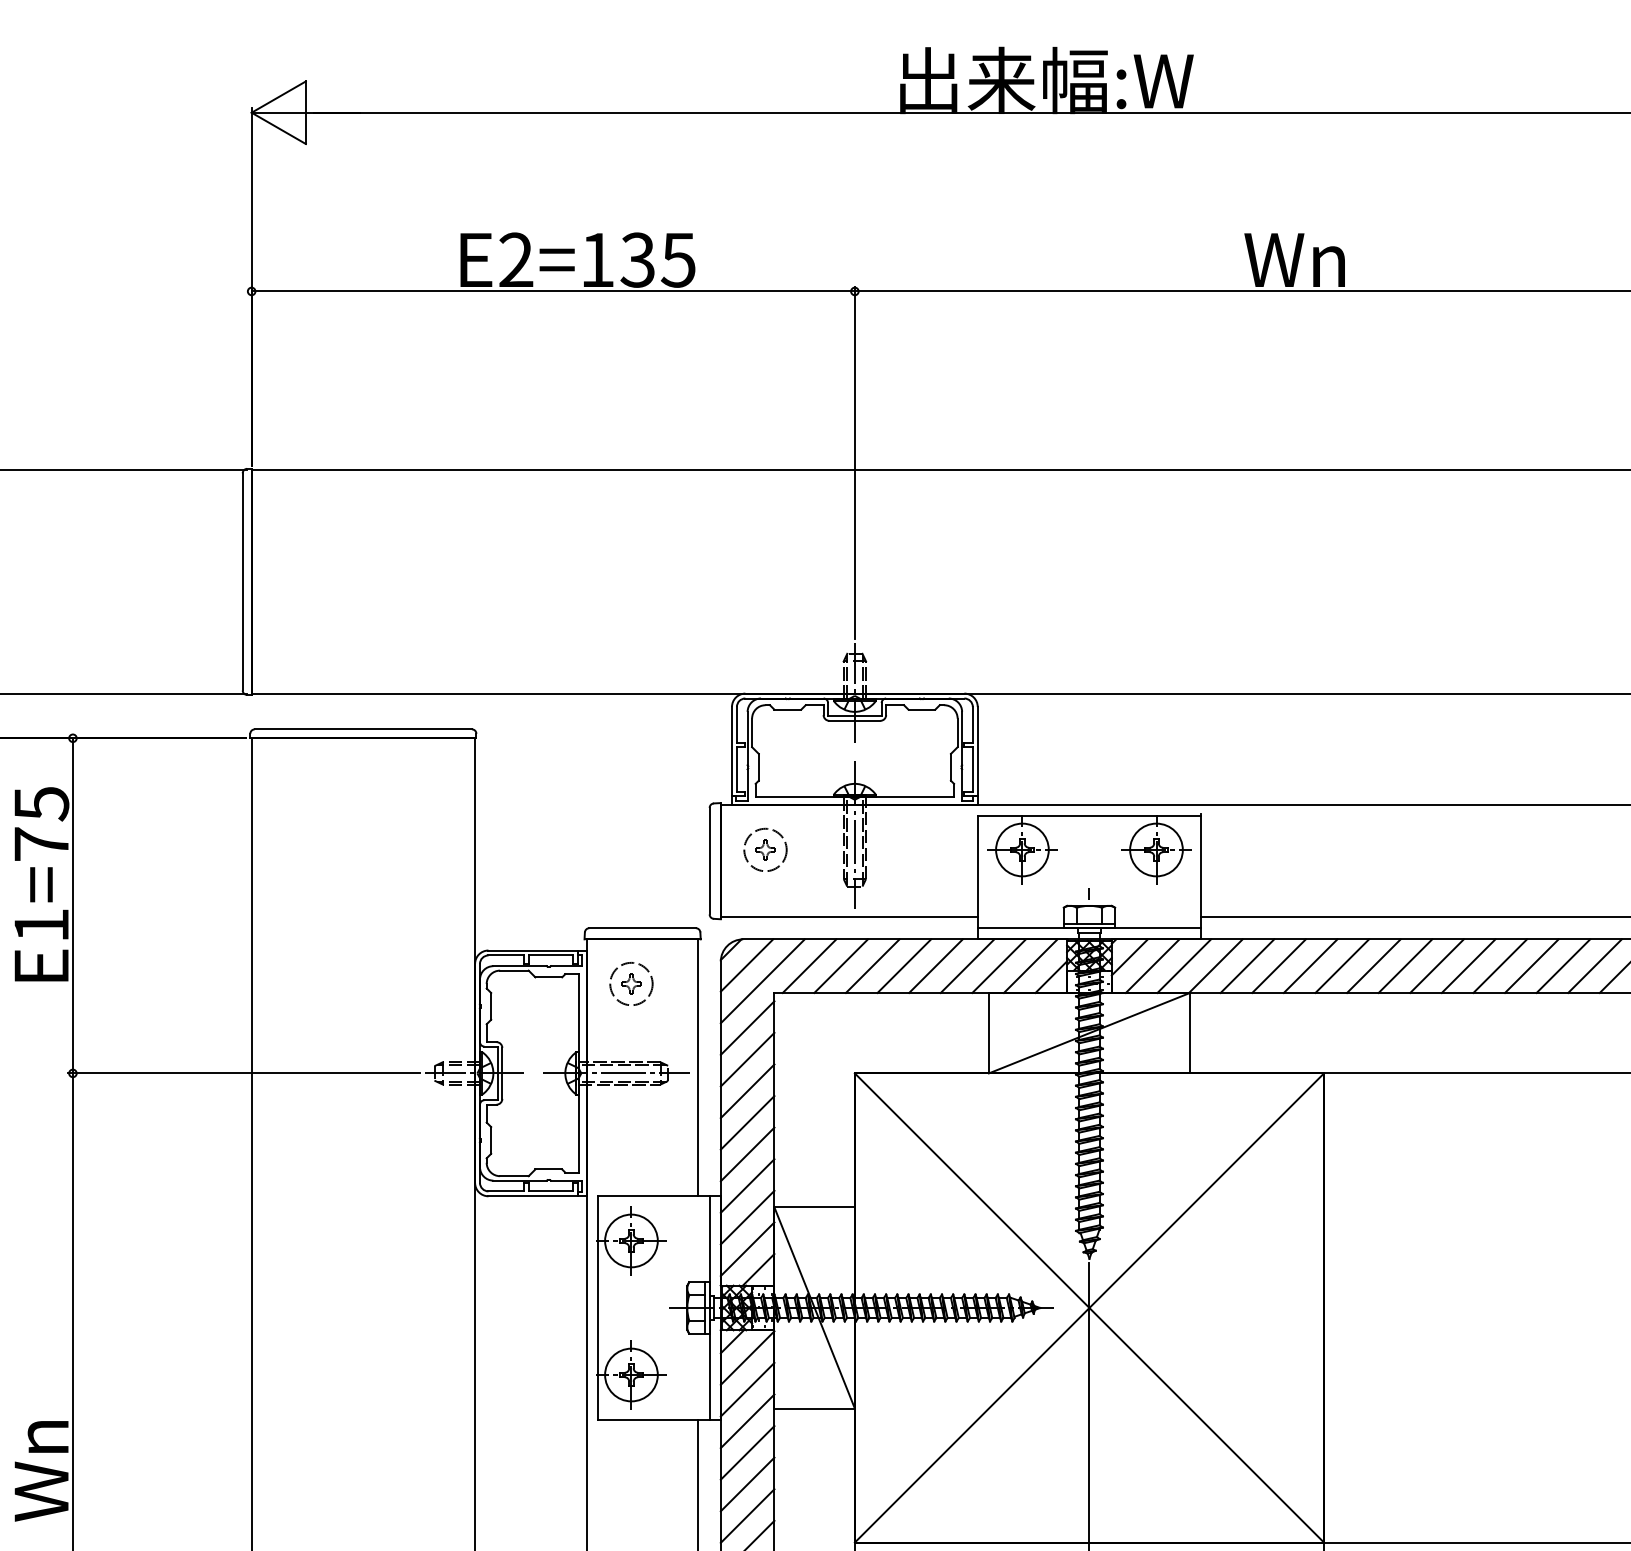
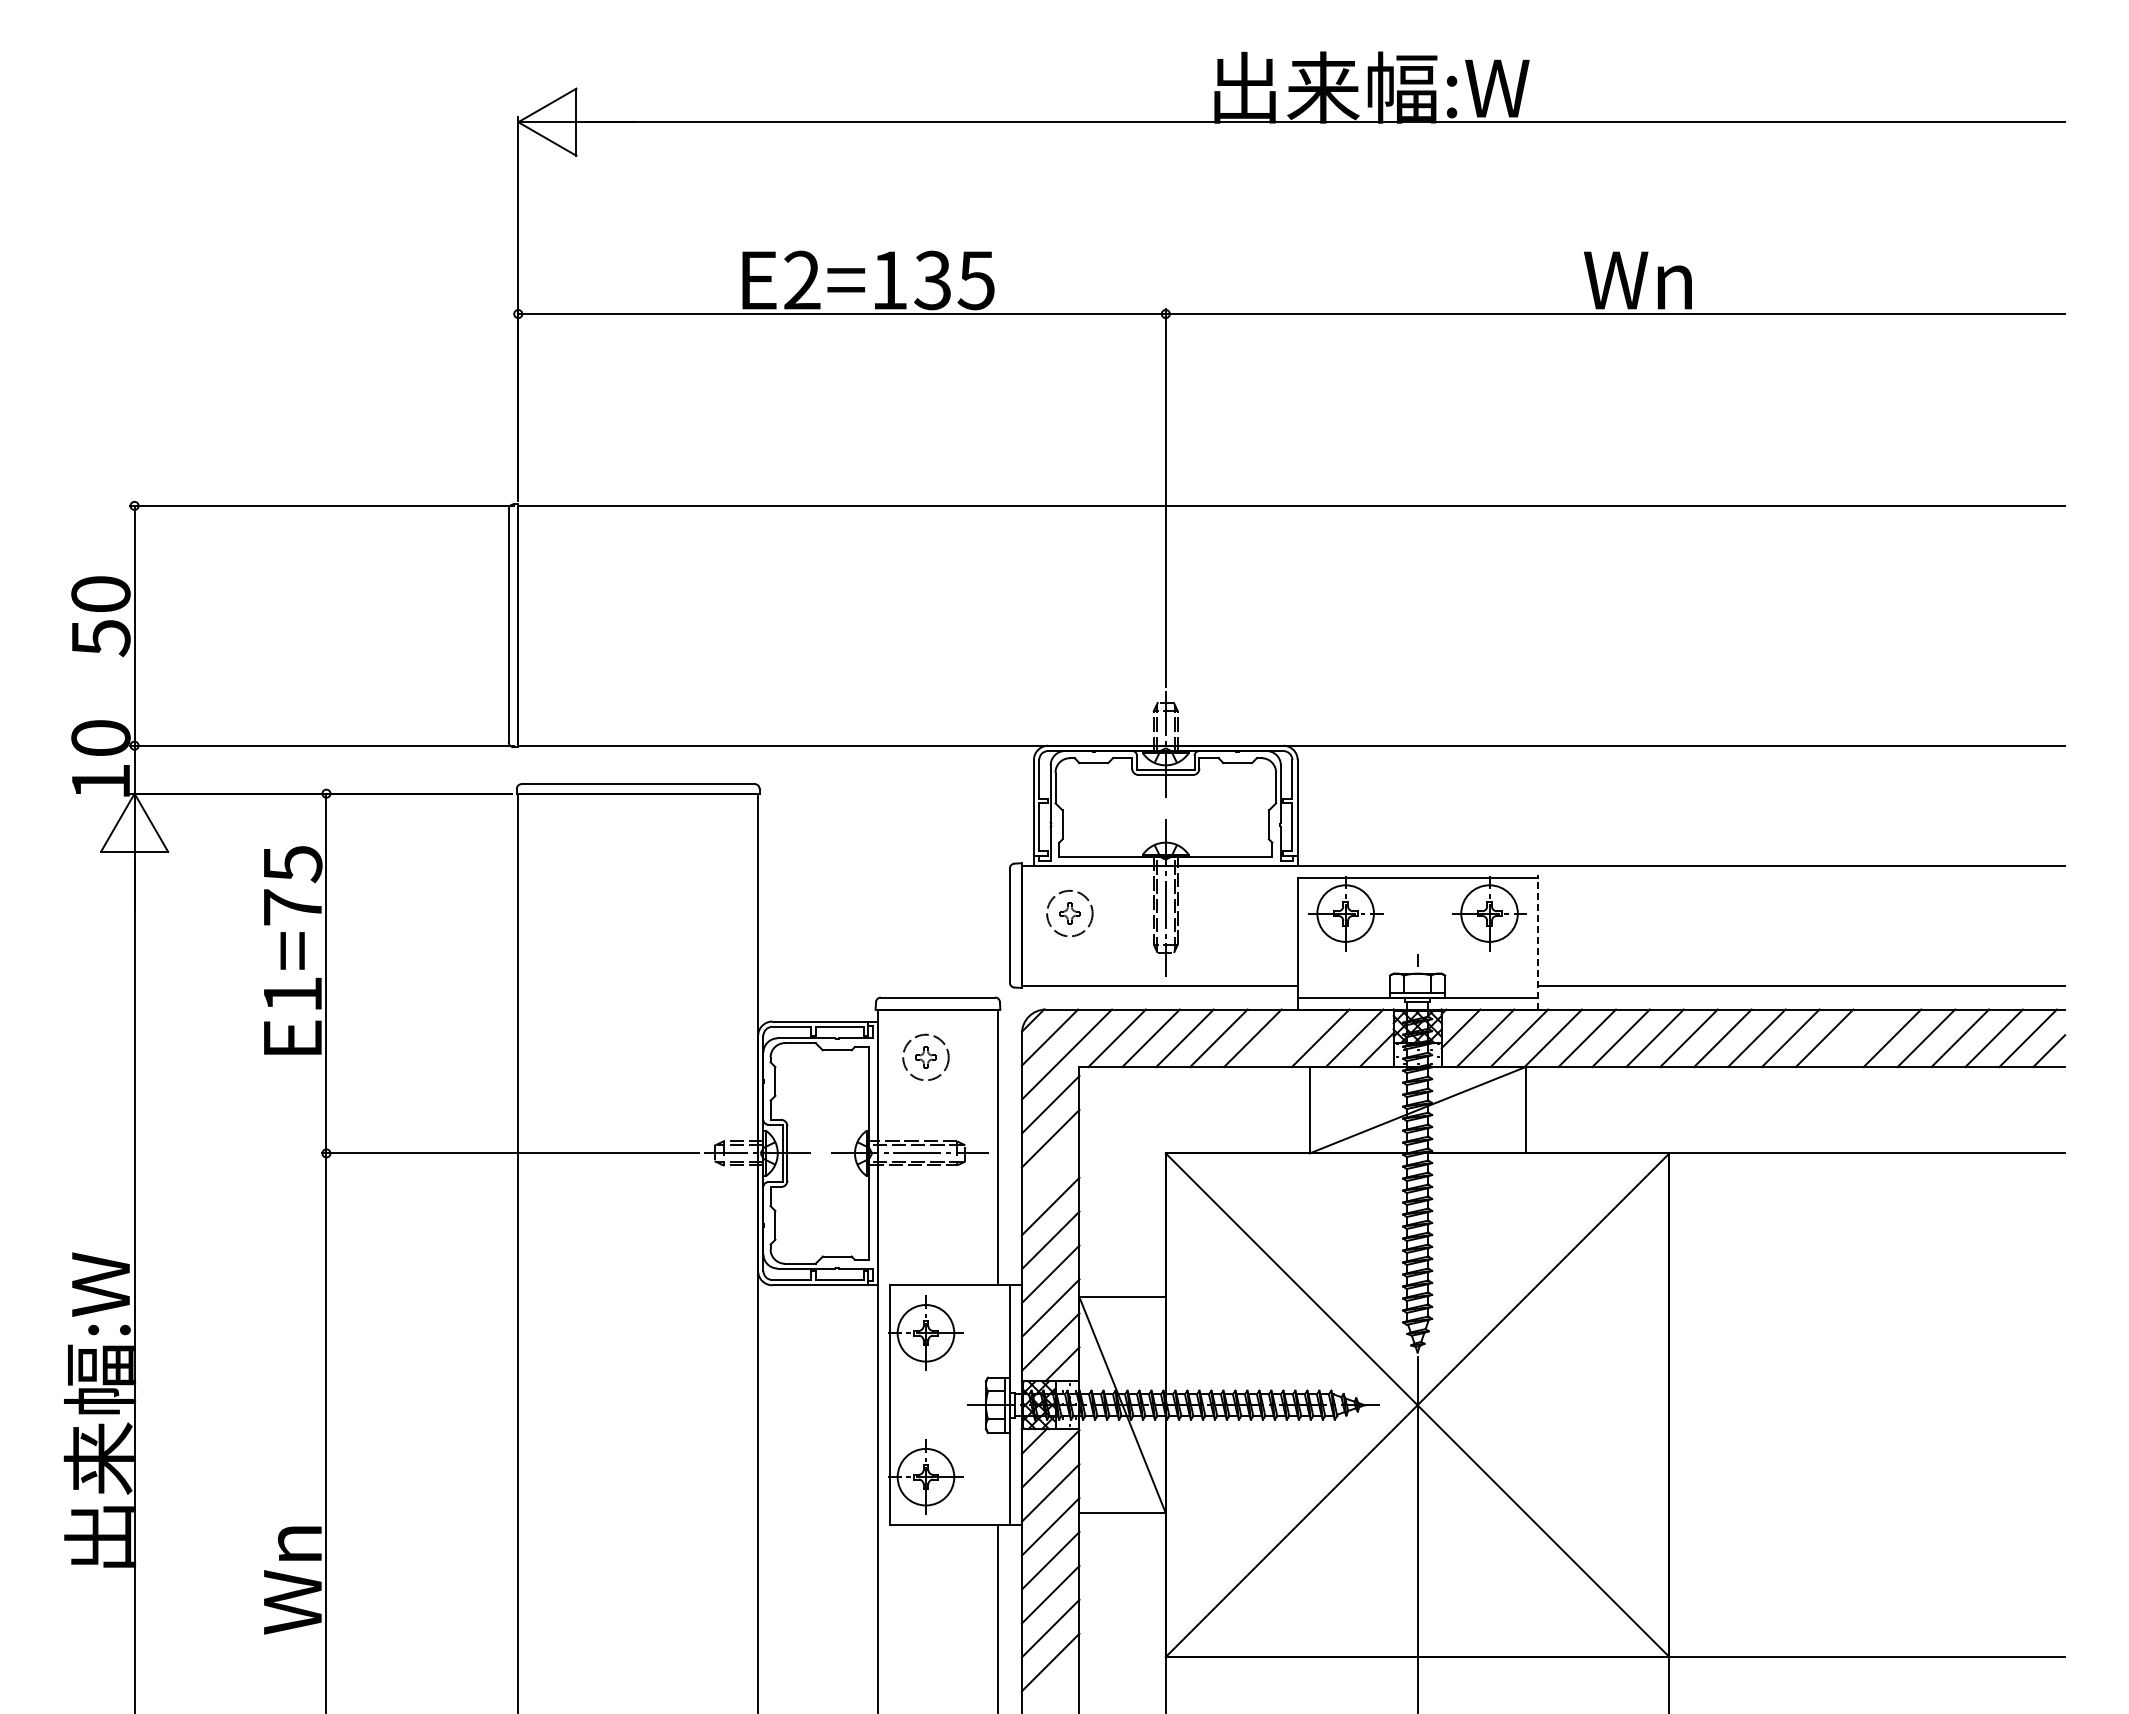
line: (1201, 875) -> (1537, 941), solid -> dashed
line: (967, 966) -> (1286, 1038), removed
line: (1500, 966) -> (1858, 1038), removed
line: (747, 1091) -> (1050, 1172), removed

